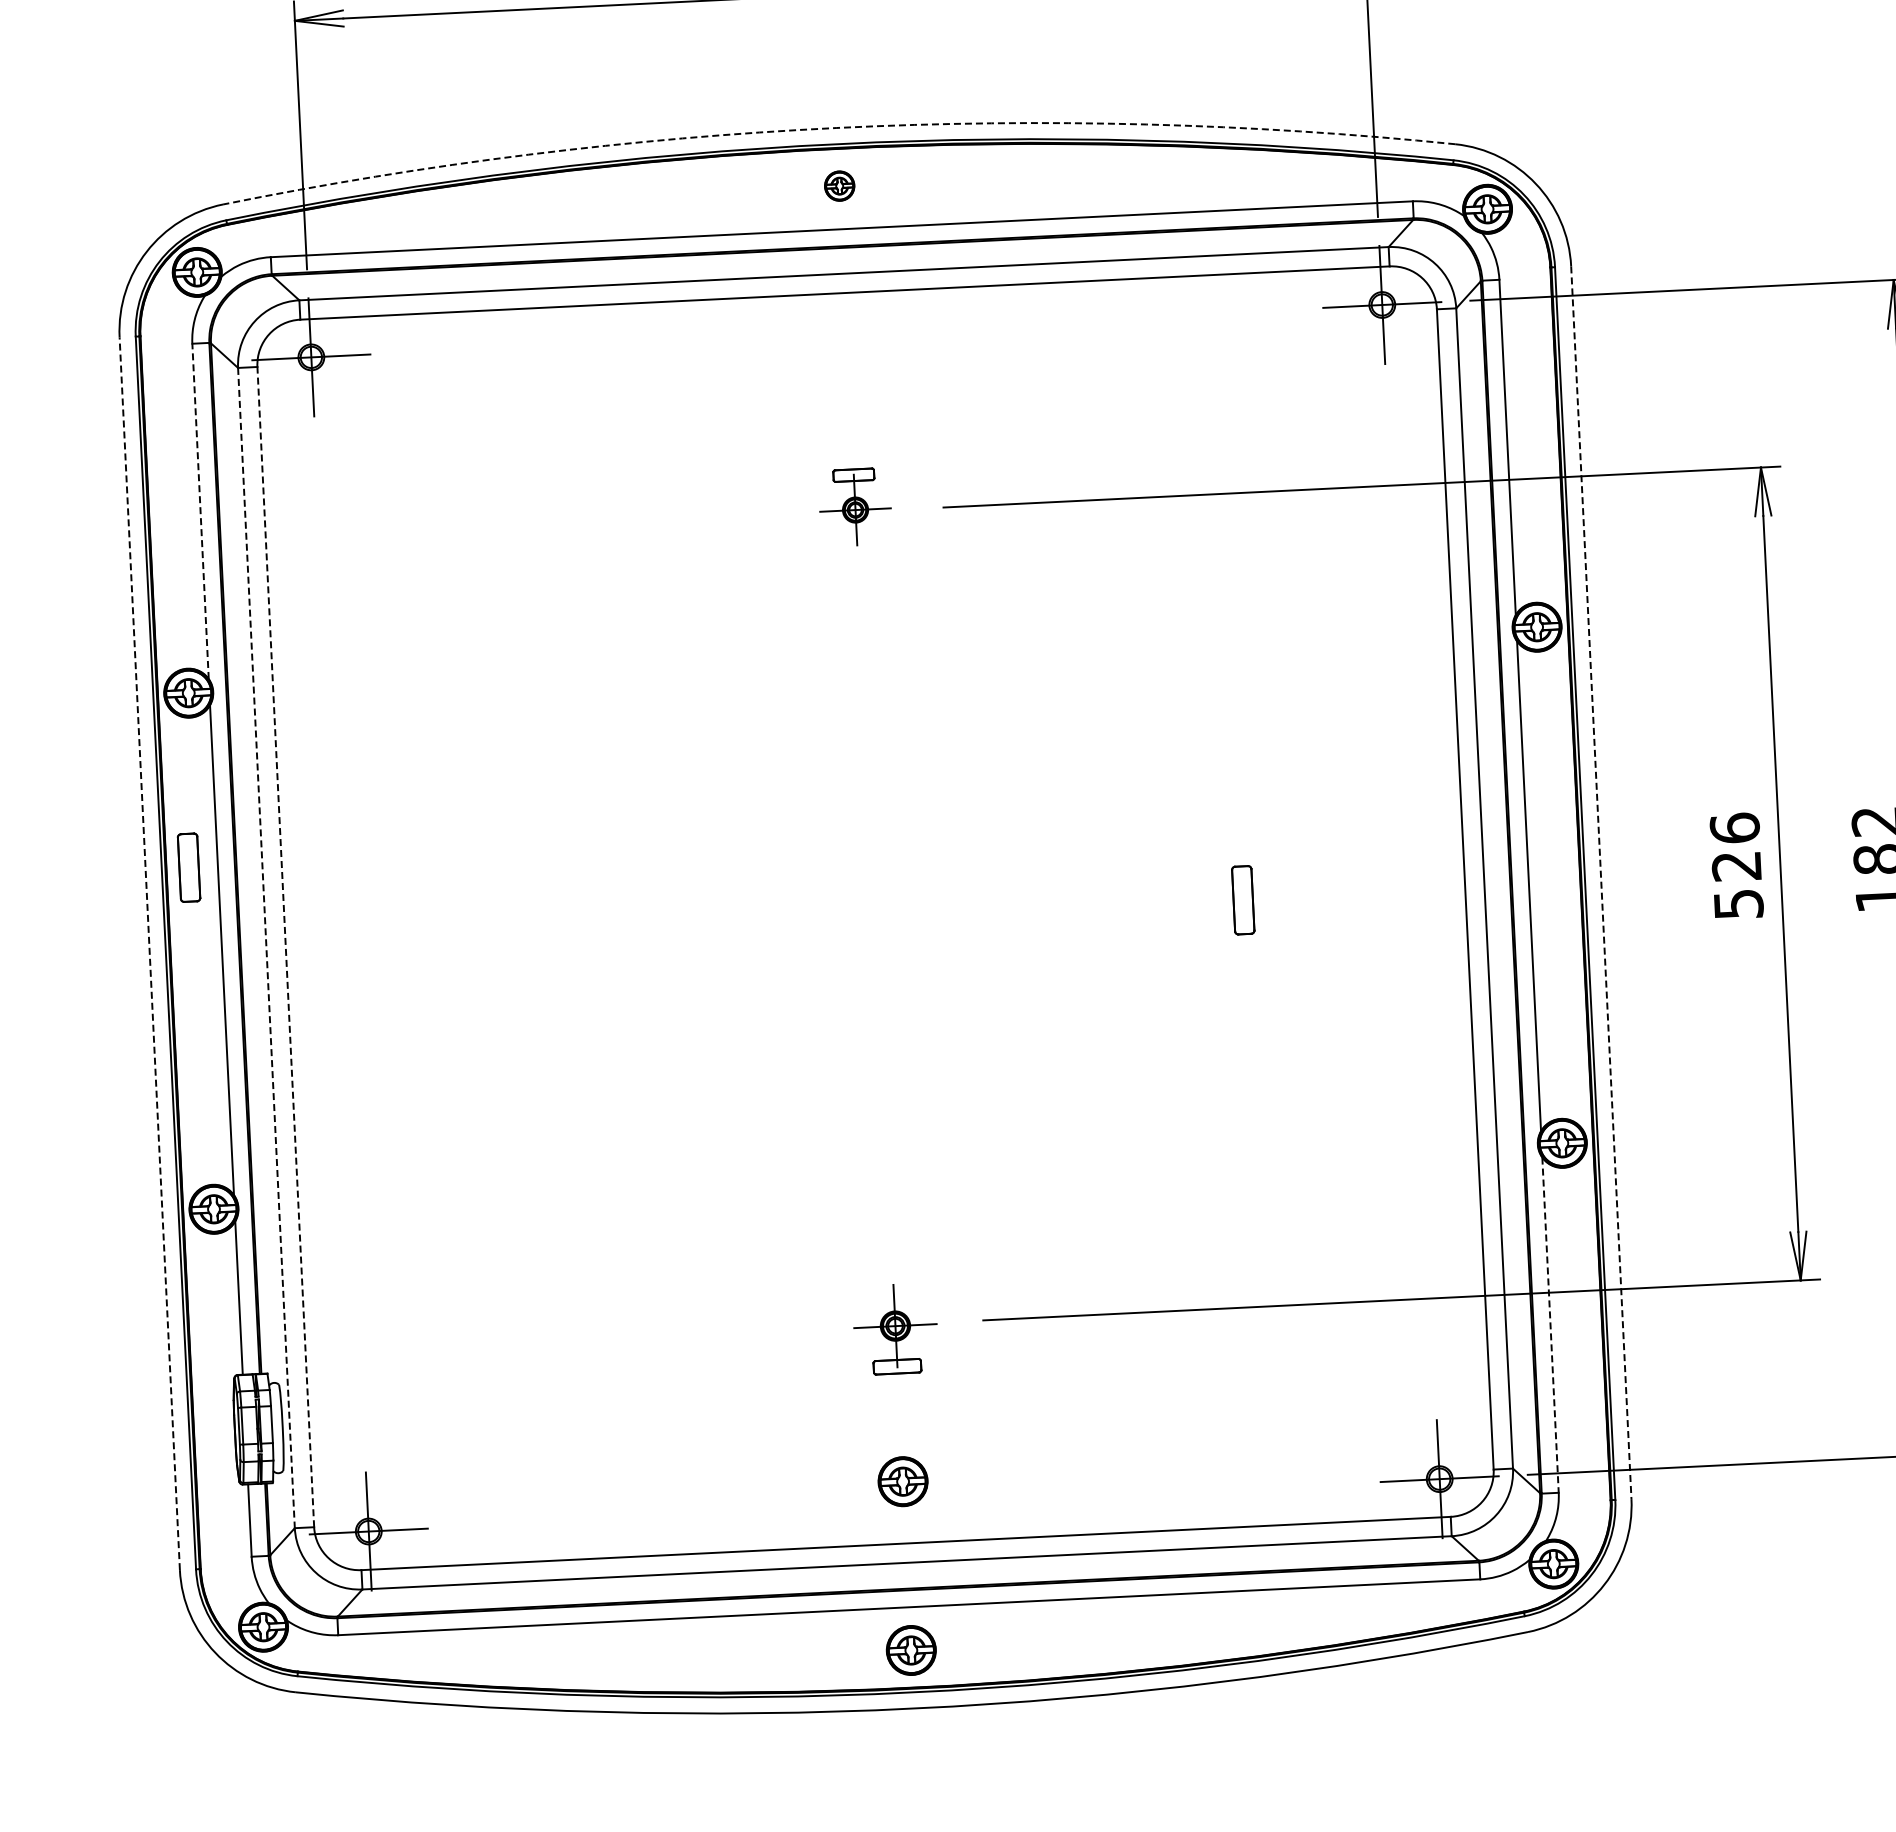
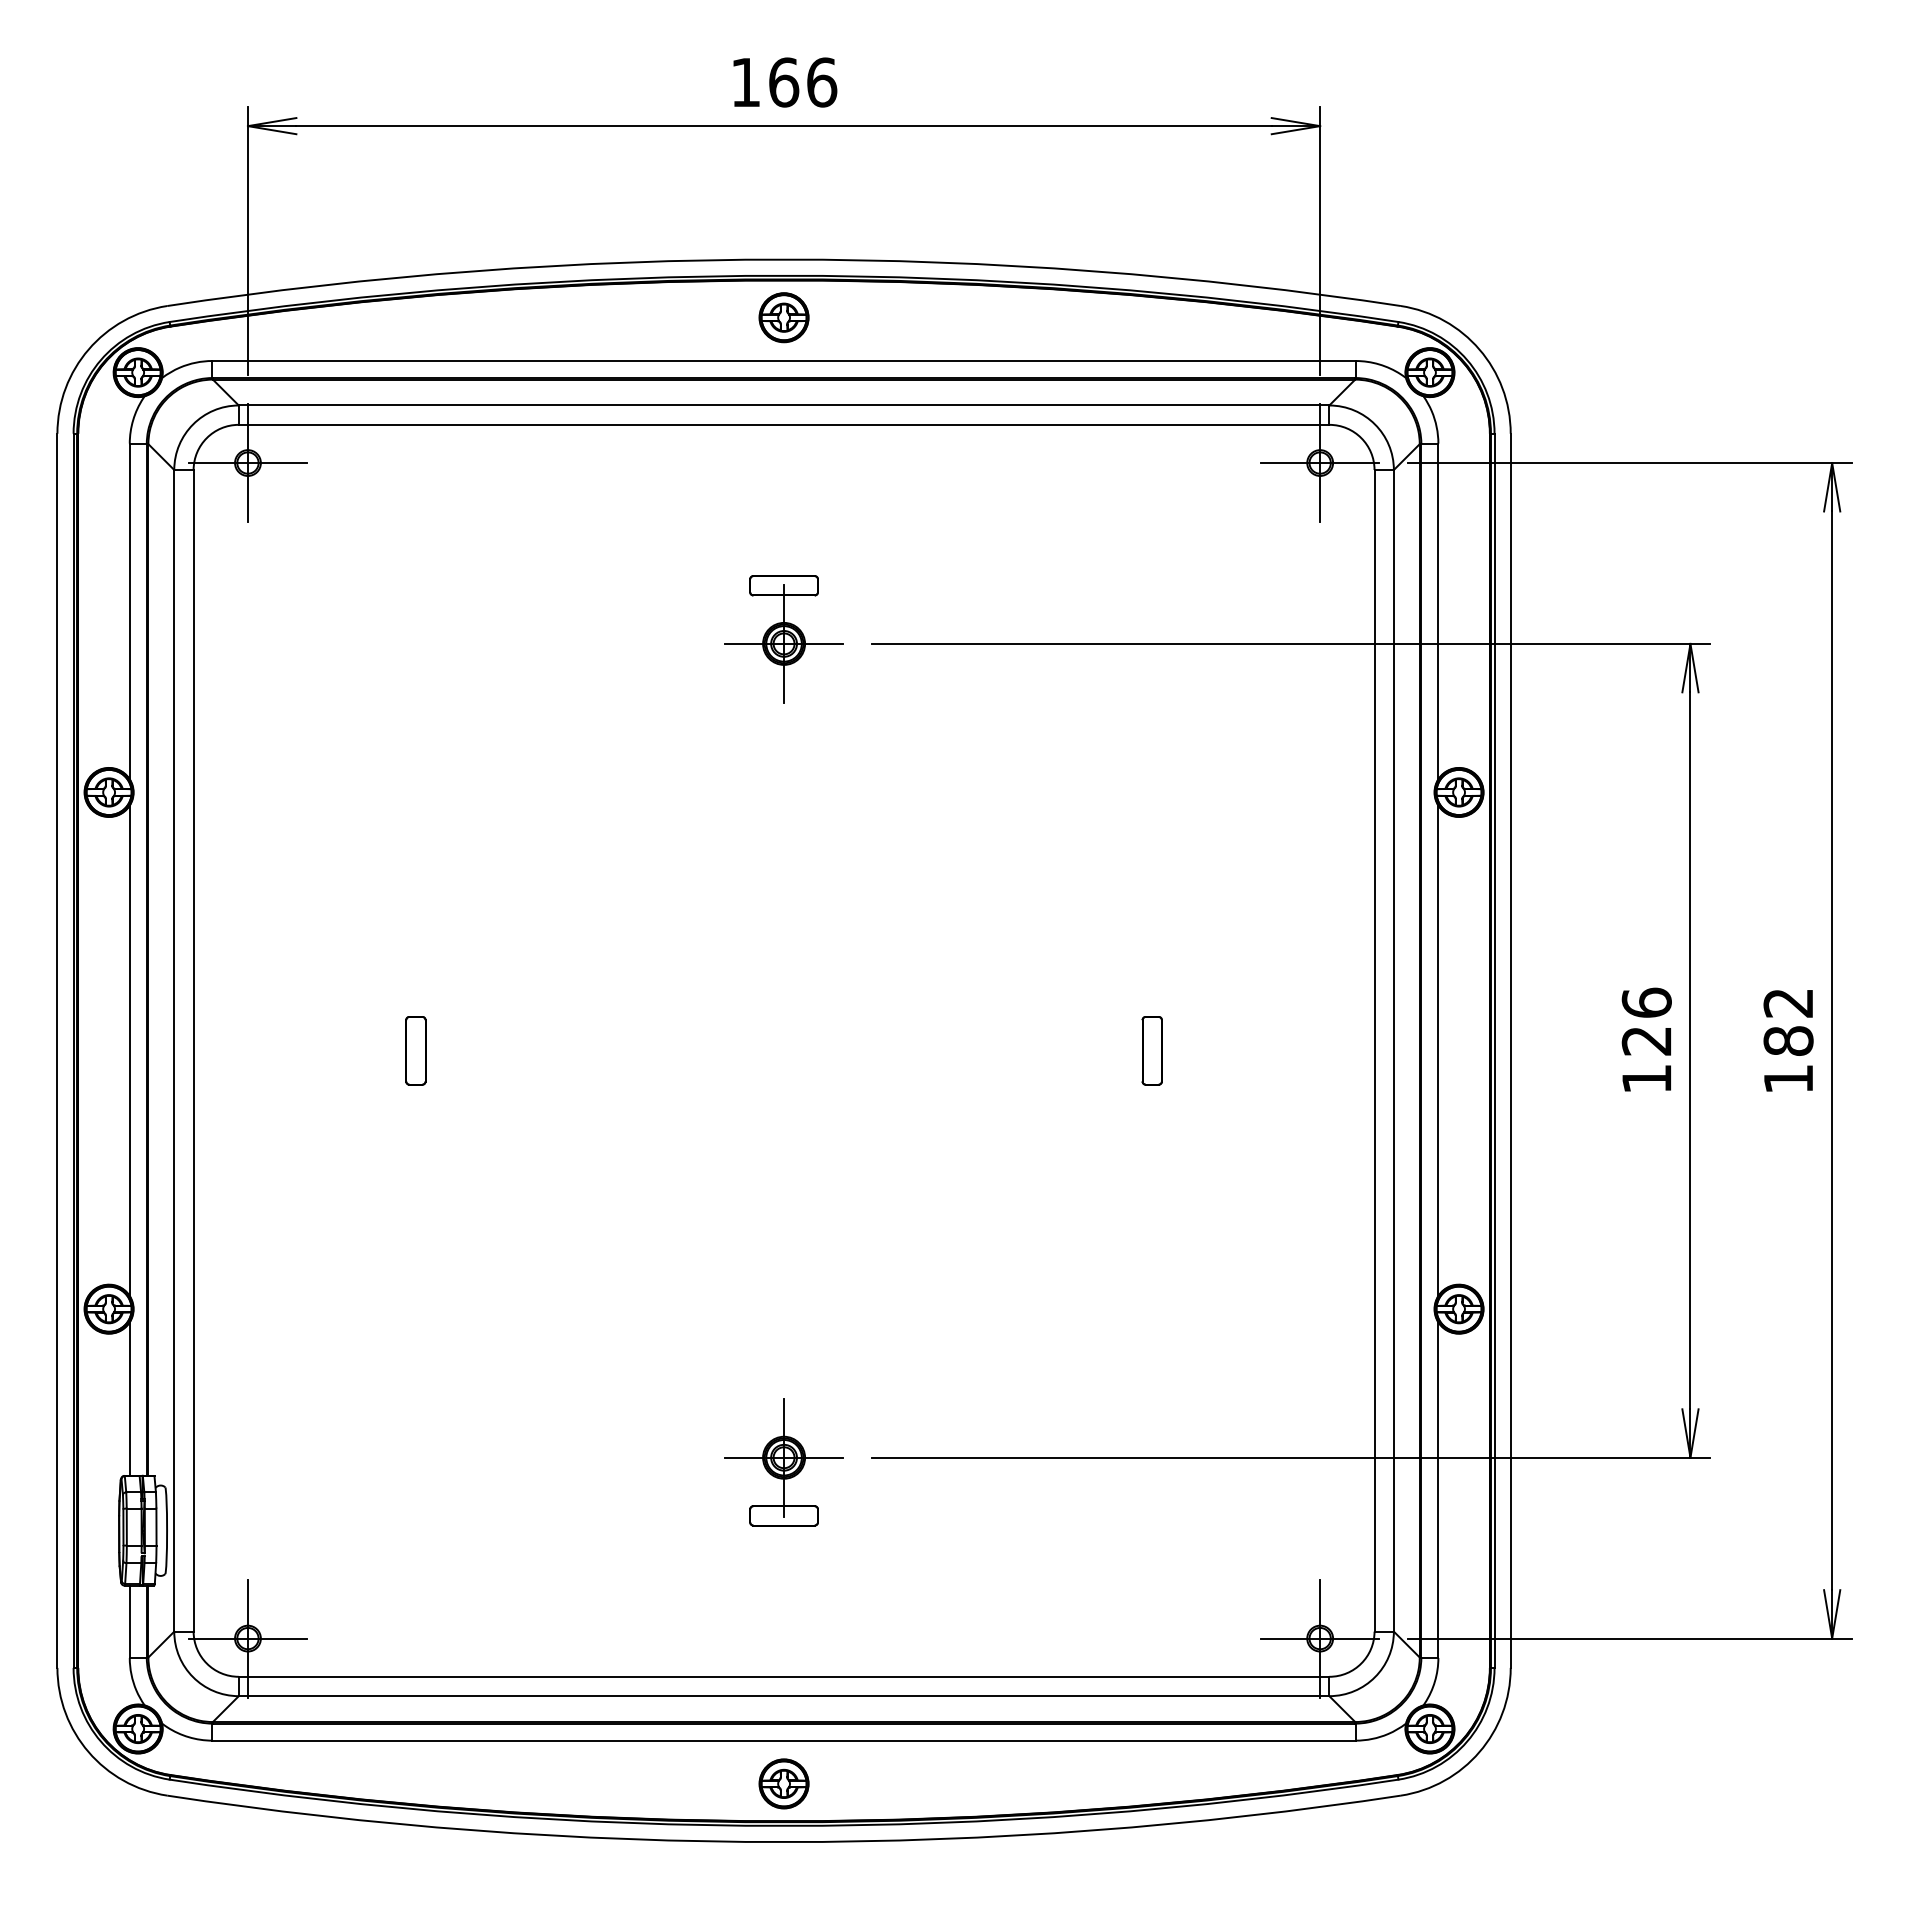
arc: (837, 127) -> (784, 259), dashed -> solid
part: (839, 185) -> (783, 317), size x1.67
part: (854, 507) -> (783, 639), size x1.67
line: (200, 511) -> (129, 611), dashed -> solid
part: (188, 867) -> (415, 1050), moved
line: (1601, 883) -> (1510, 1051), dashed -> solid
text: (1738, 904) -> (1646, 1079), 526 -> 126
line: (285, 946) -> (193, 1050), dashed -> solid
line: (266, 947) -> (174, 1050), dashed -> solid
line: (149, 953) -> (57, 1050), dashed -> solid
line: (1550, 1325) -> (1438, 1490), dashed -> solid
part: (895, 1329) -> (783, 1462), size x1.43
part: (902, 1481) -> (783, 1614), removed

